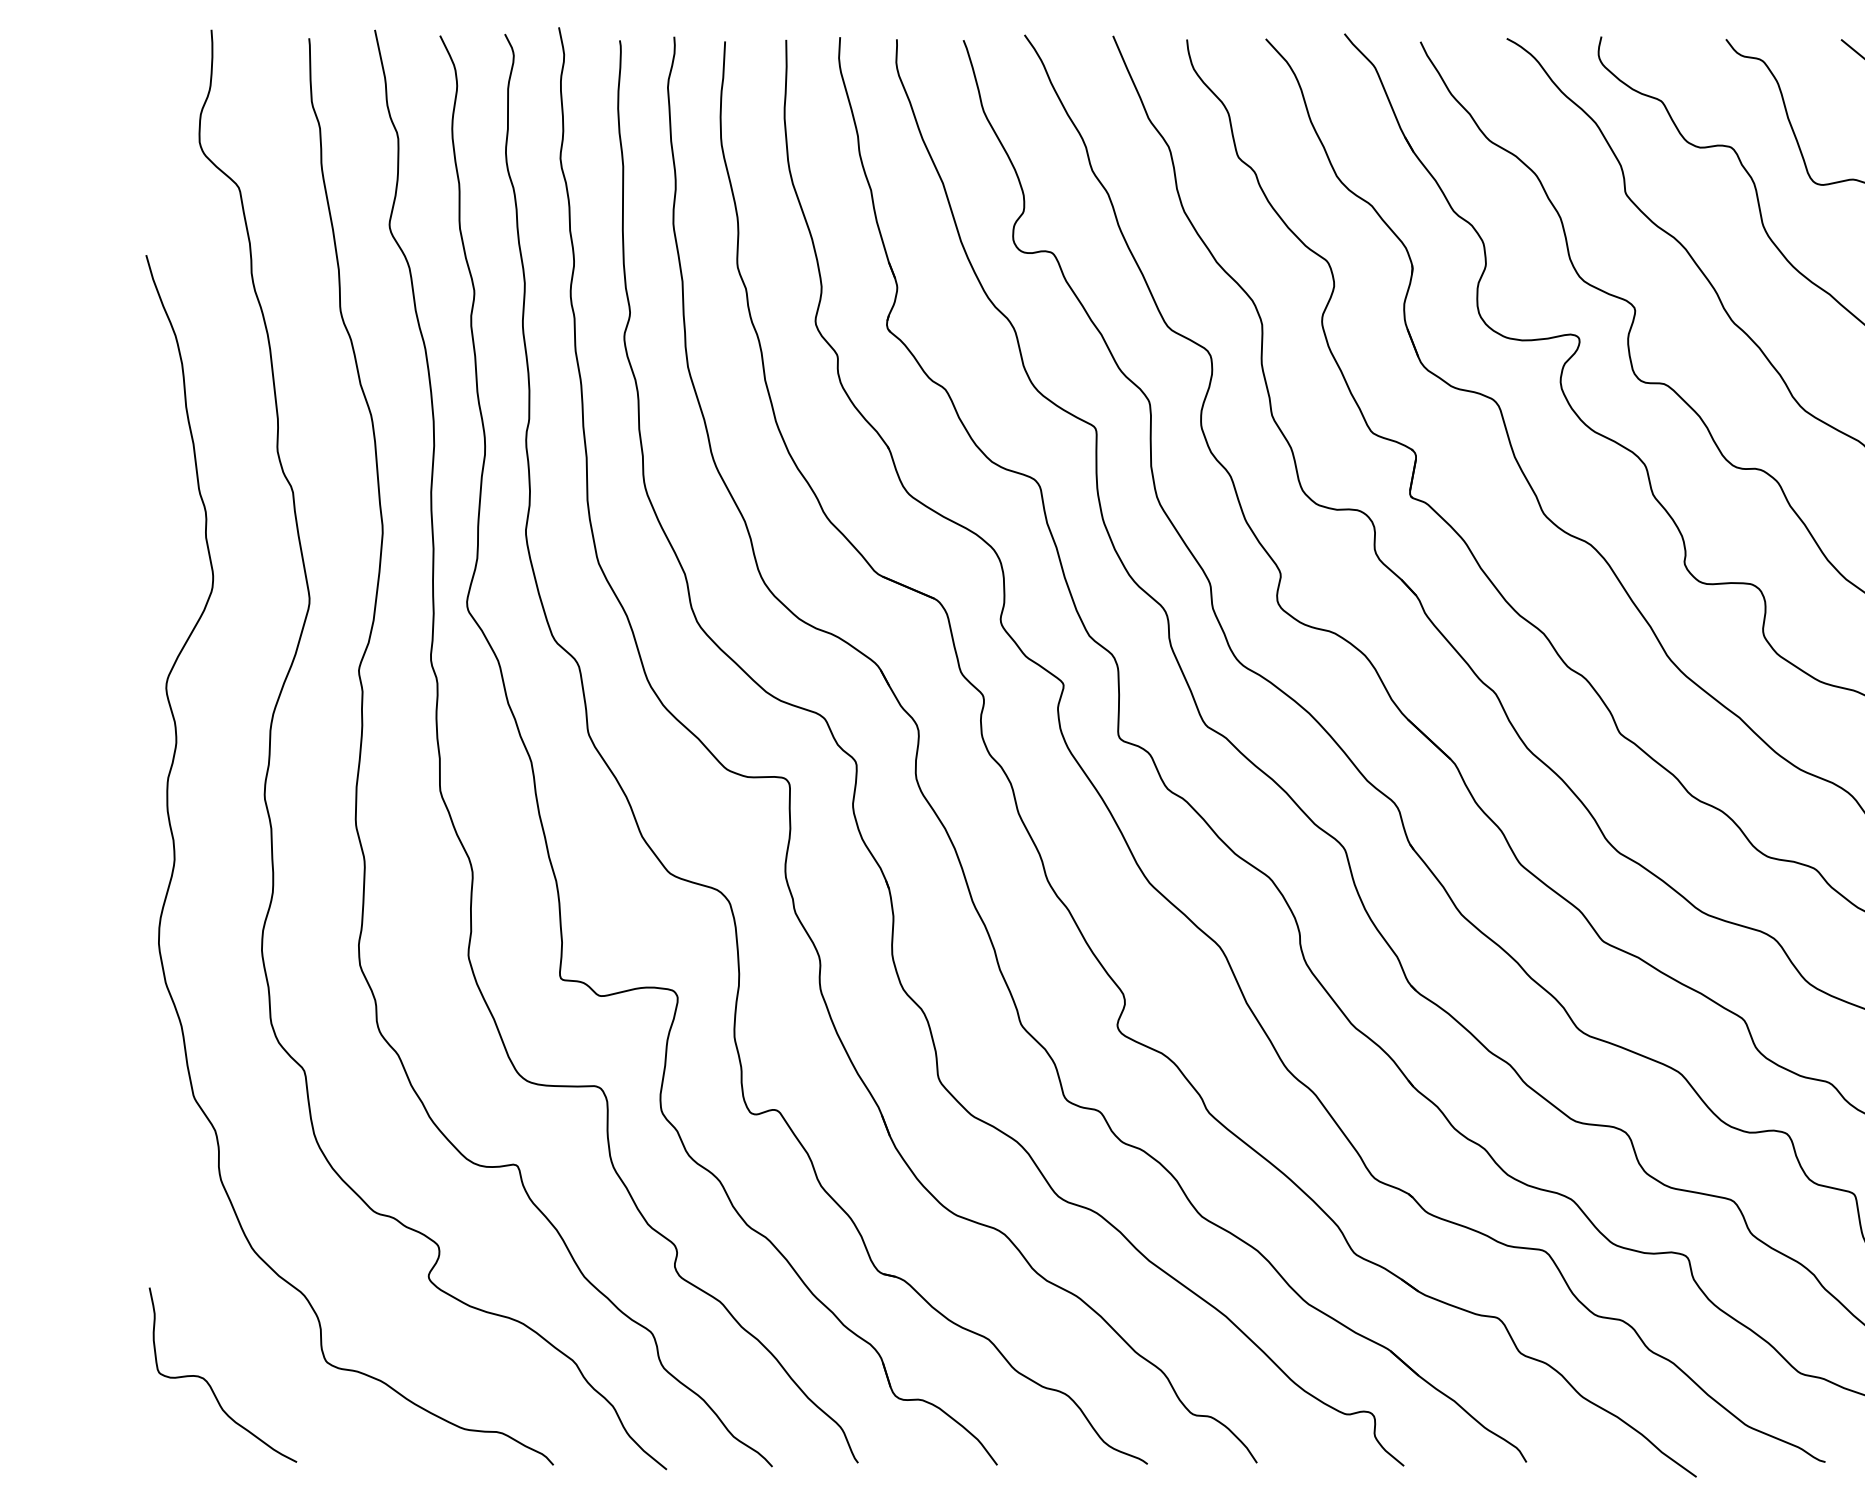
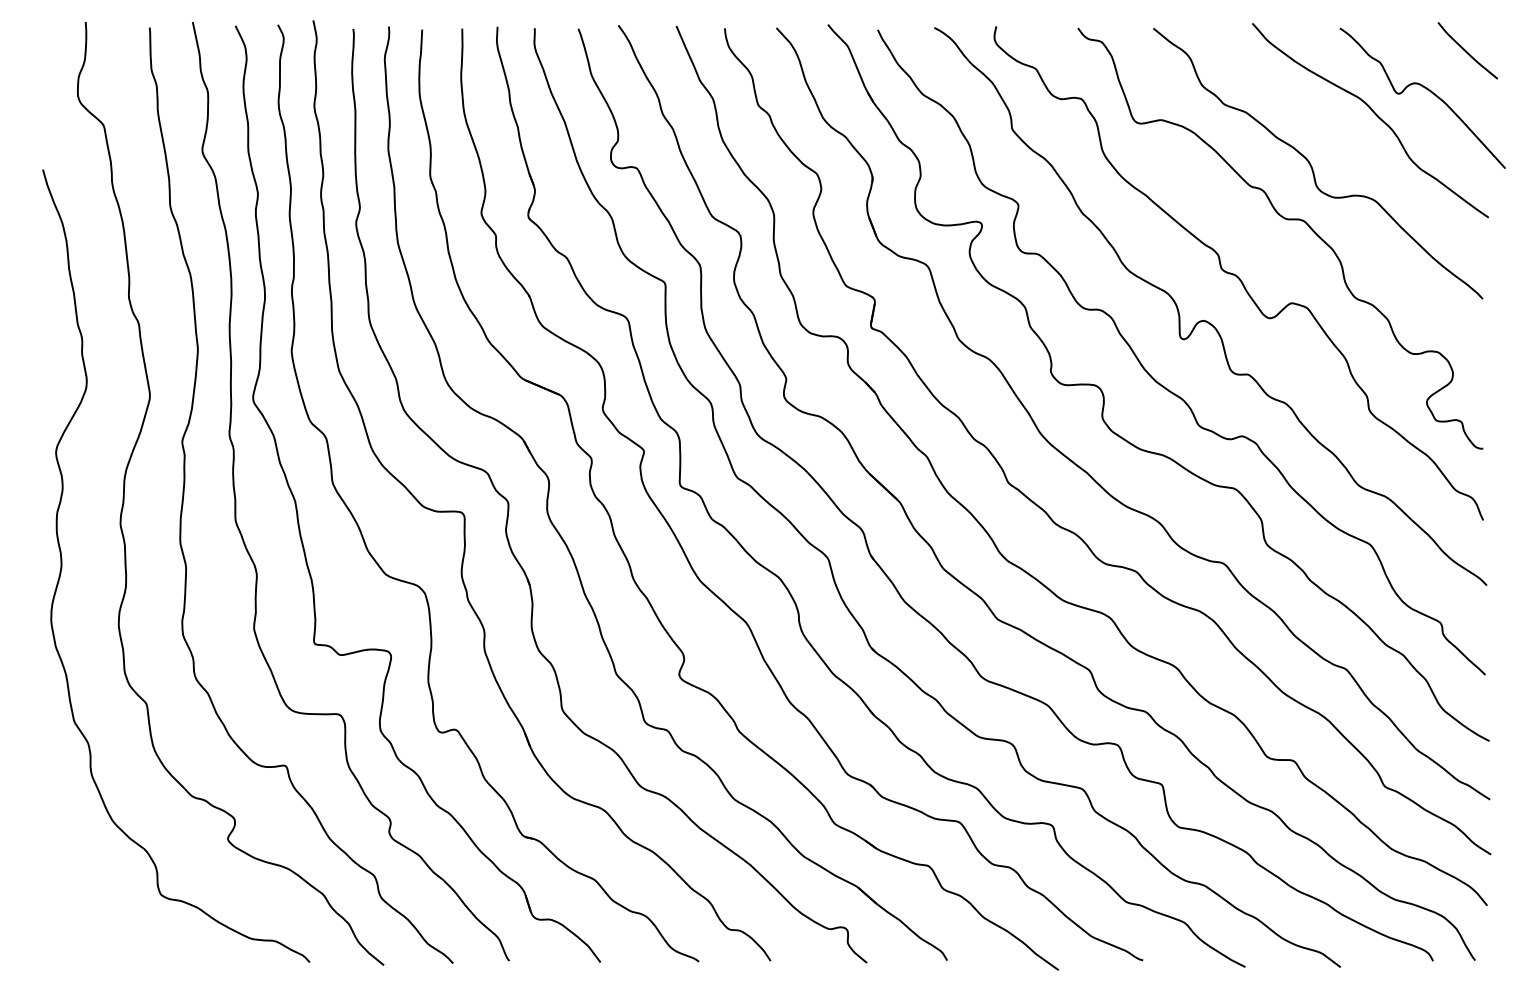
curve: (211, 1384) -> (85, 909), removed

